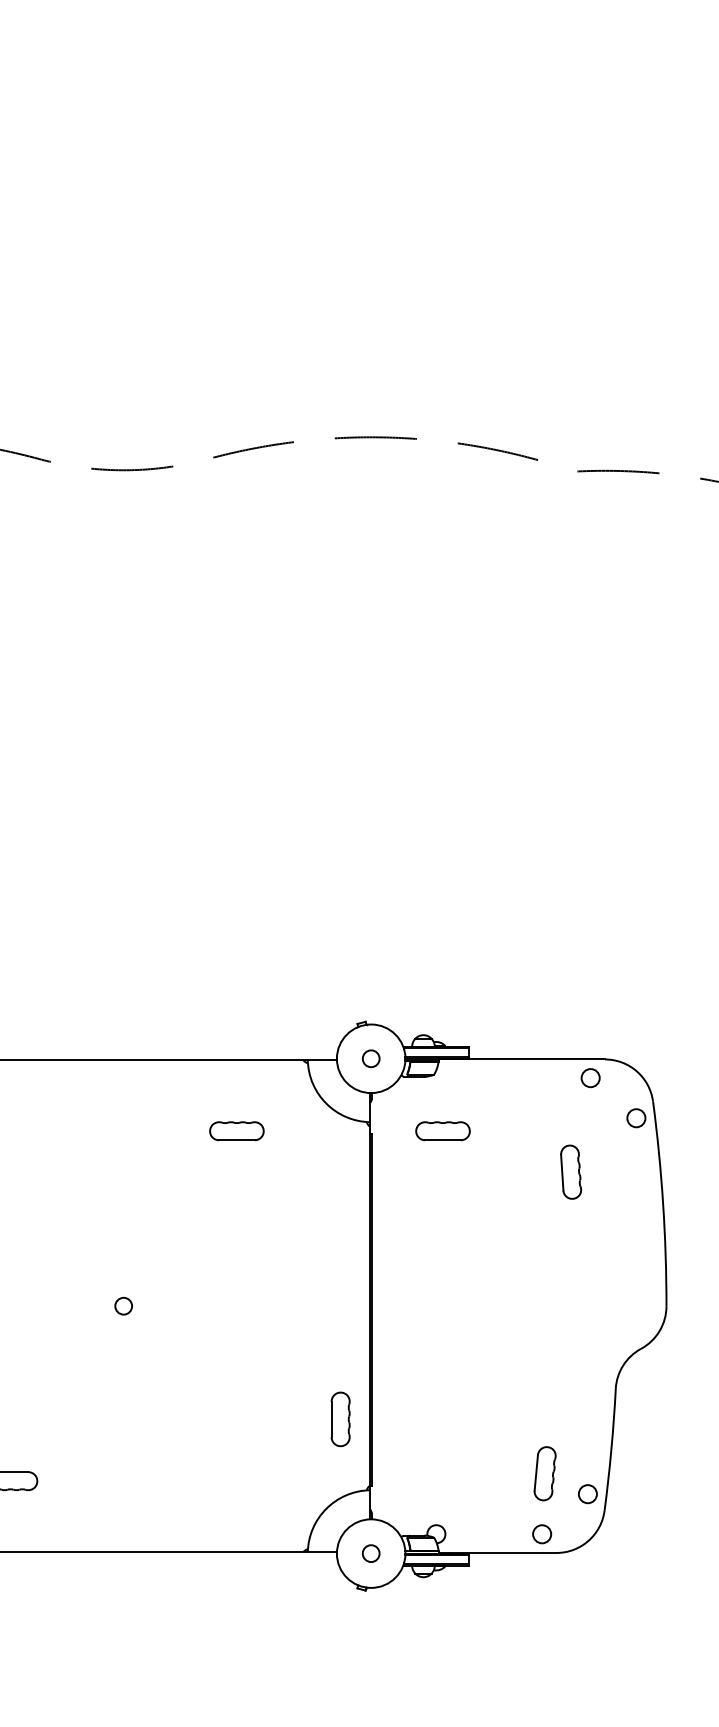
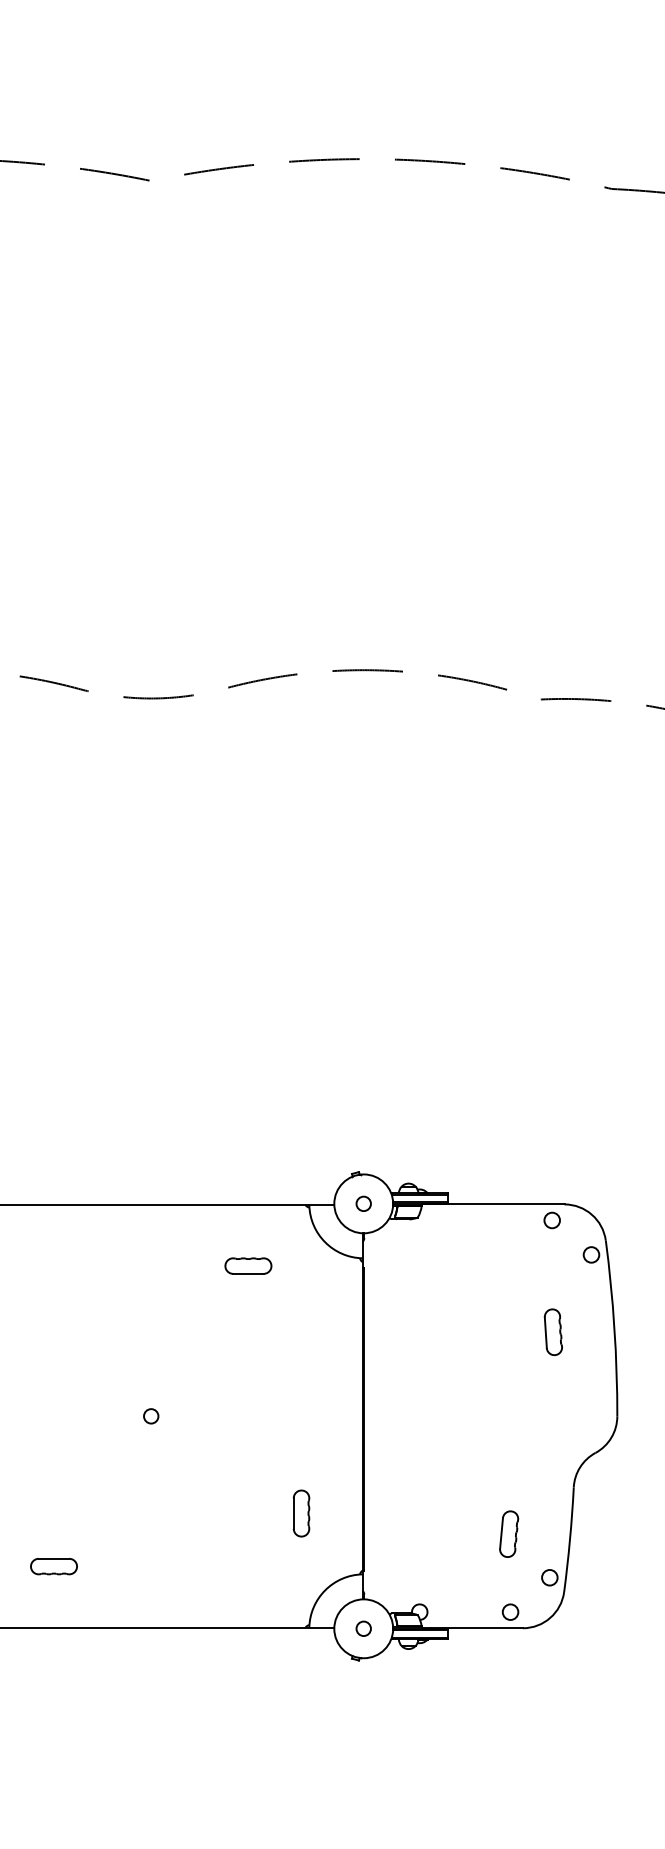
part: (443, 1130) -> (425, 1265), removed
part: (570, 1171) -> (552, 1331), moved
part: (340, 1419) -> (301, 1513), moved
part: (545, 1472) -> (509, 1533), moved

